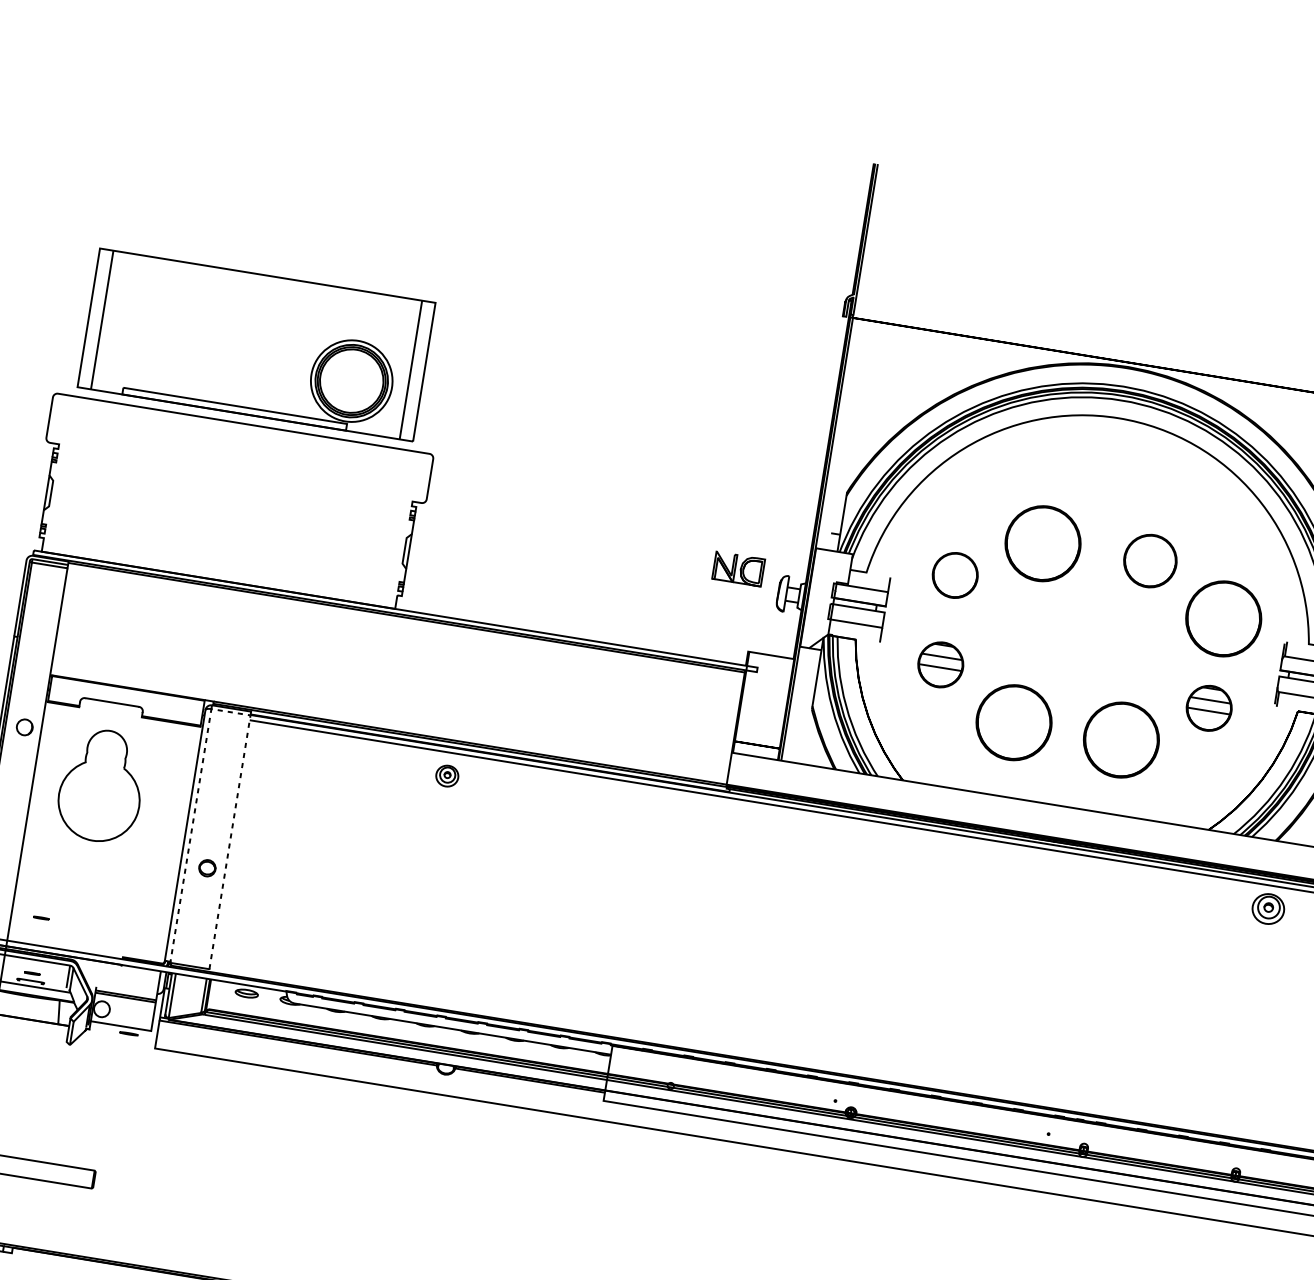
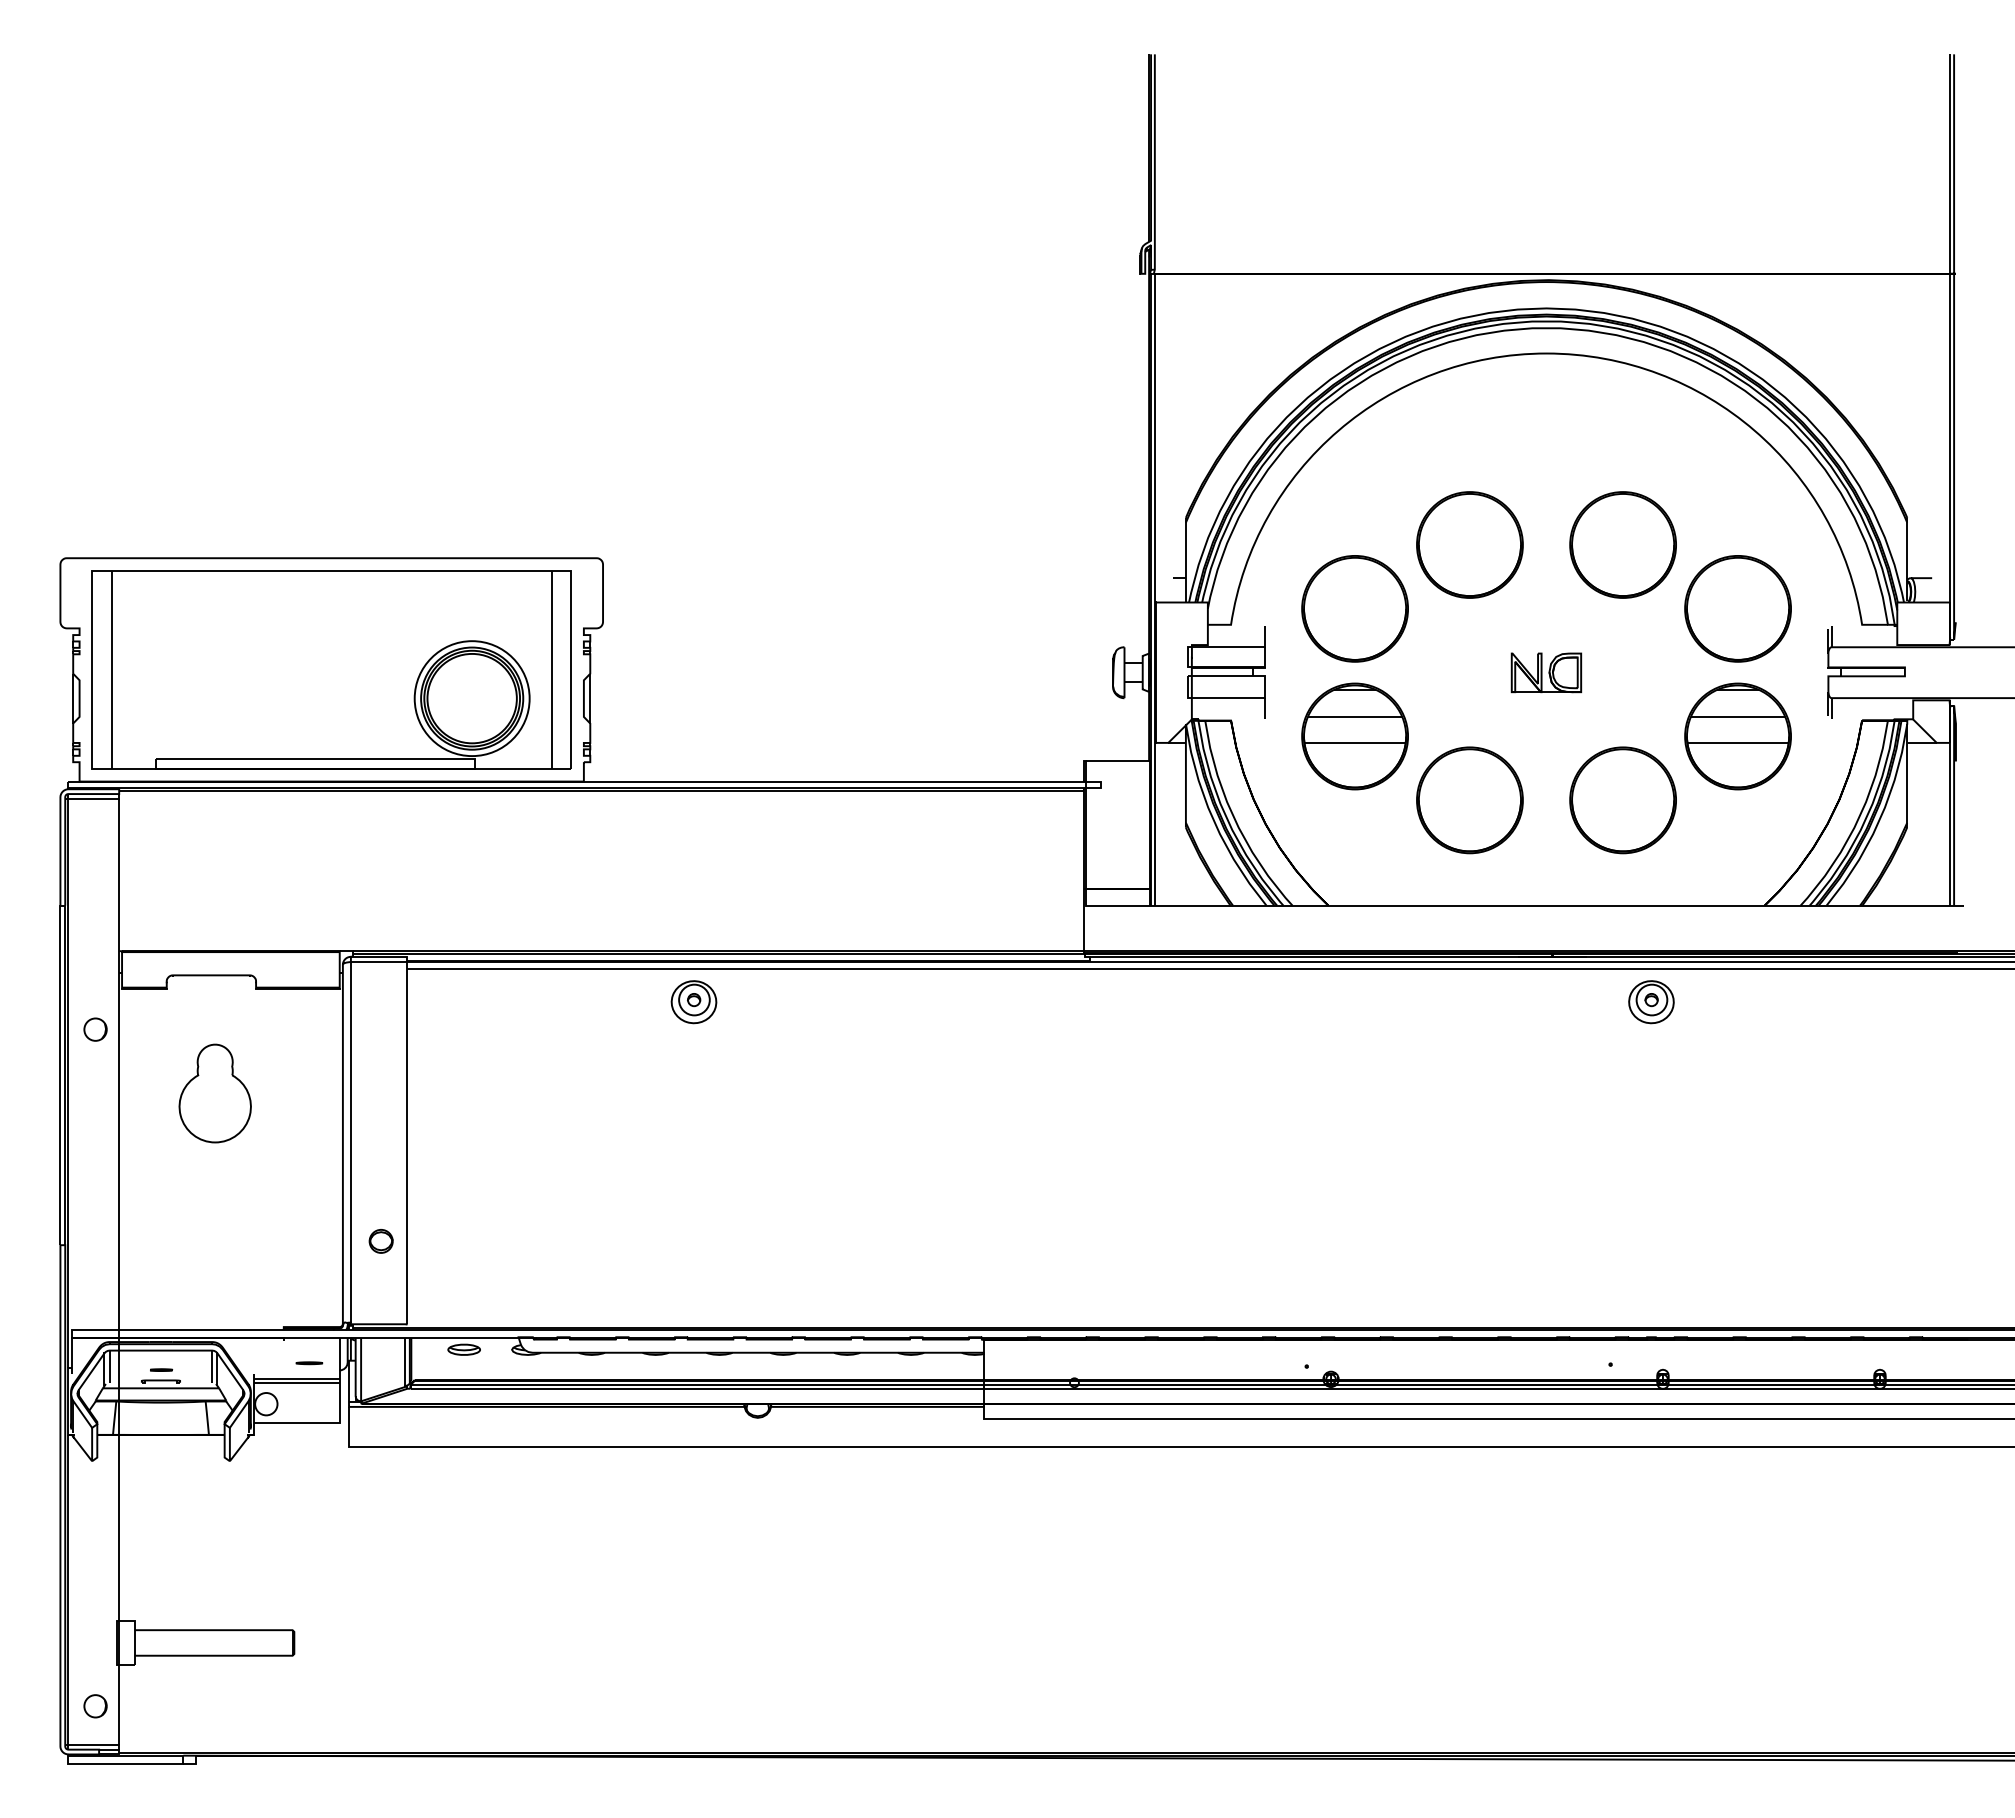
part: (256, 344) -> (331, 669), moved
part: (1150, 560) -> (1622, 544), size x1.43
part: (738, 568) -> (1546, 672), moved
part: (954, 575) -> (1354, 608), size x1.67
part: (940, 664) -> (1354, 736), size x1.67
part: (1208, 708) -> (1737, 736), size x1.67
line: (231, 712) -> (379, 962), dashed -> solid
part: (446, 776) -> (693, 1002), size x1.43
part: (100, 785) -> (214, 1093), size x0.62
part: (206, 868) -> (380, 1241), moved
part: (1268, 909) -> (1651, 1002), moved
line: (41, 917) -> (161, 1290), removed
line: (128, 1034) -> (309, 1363), moved

